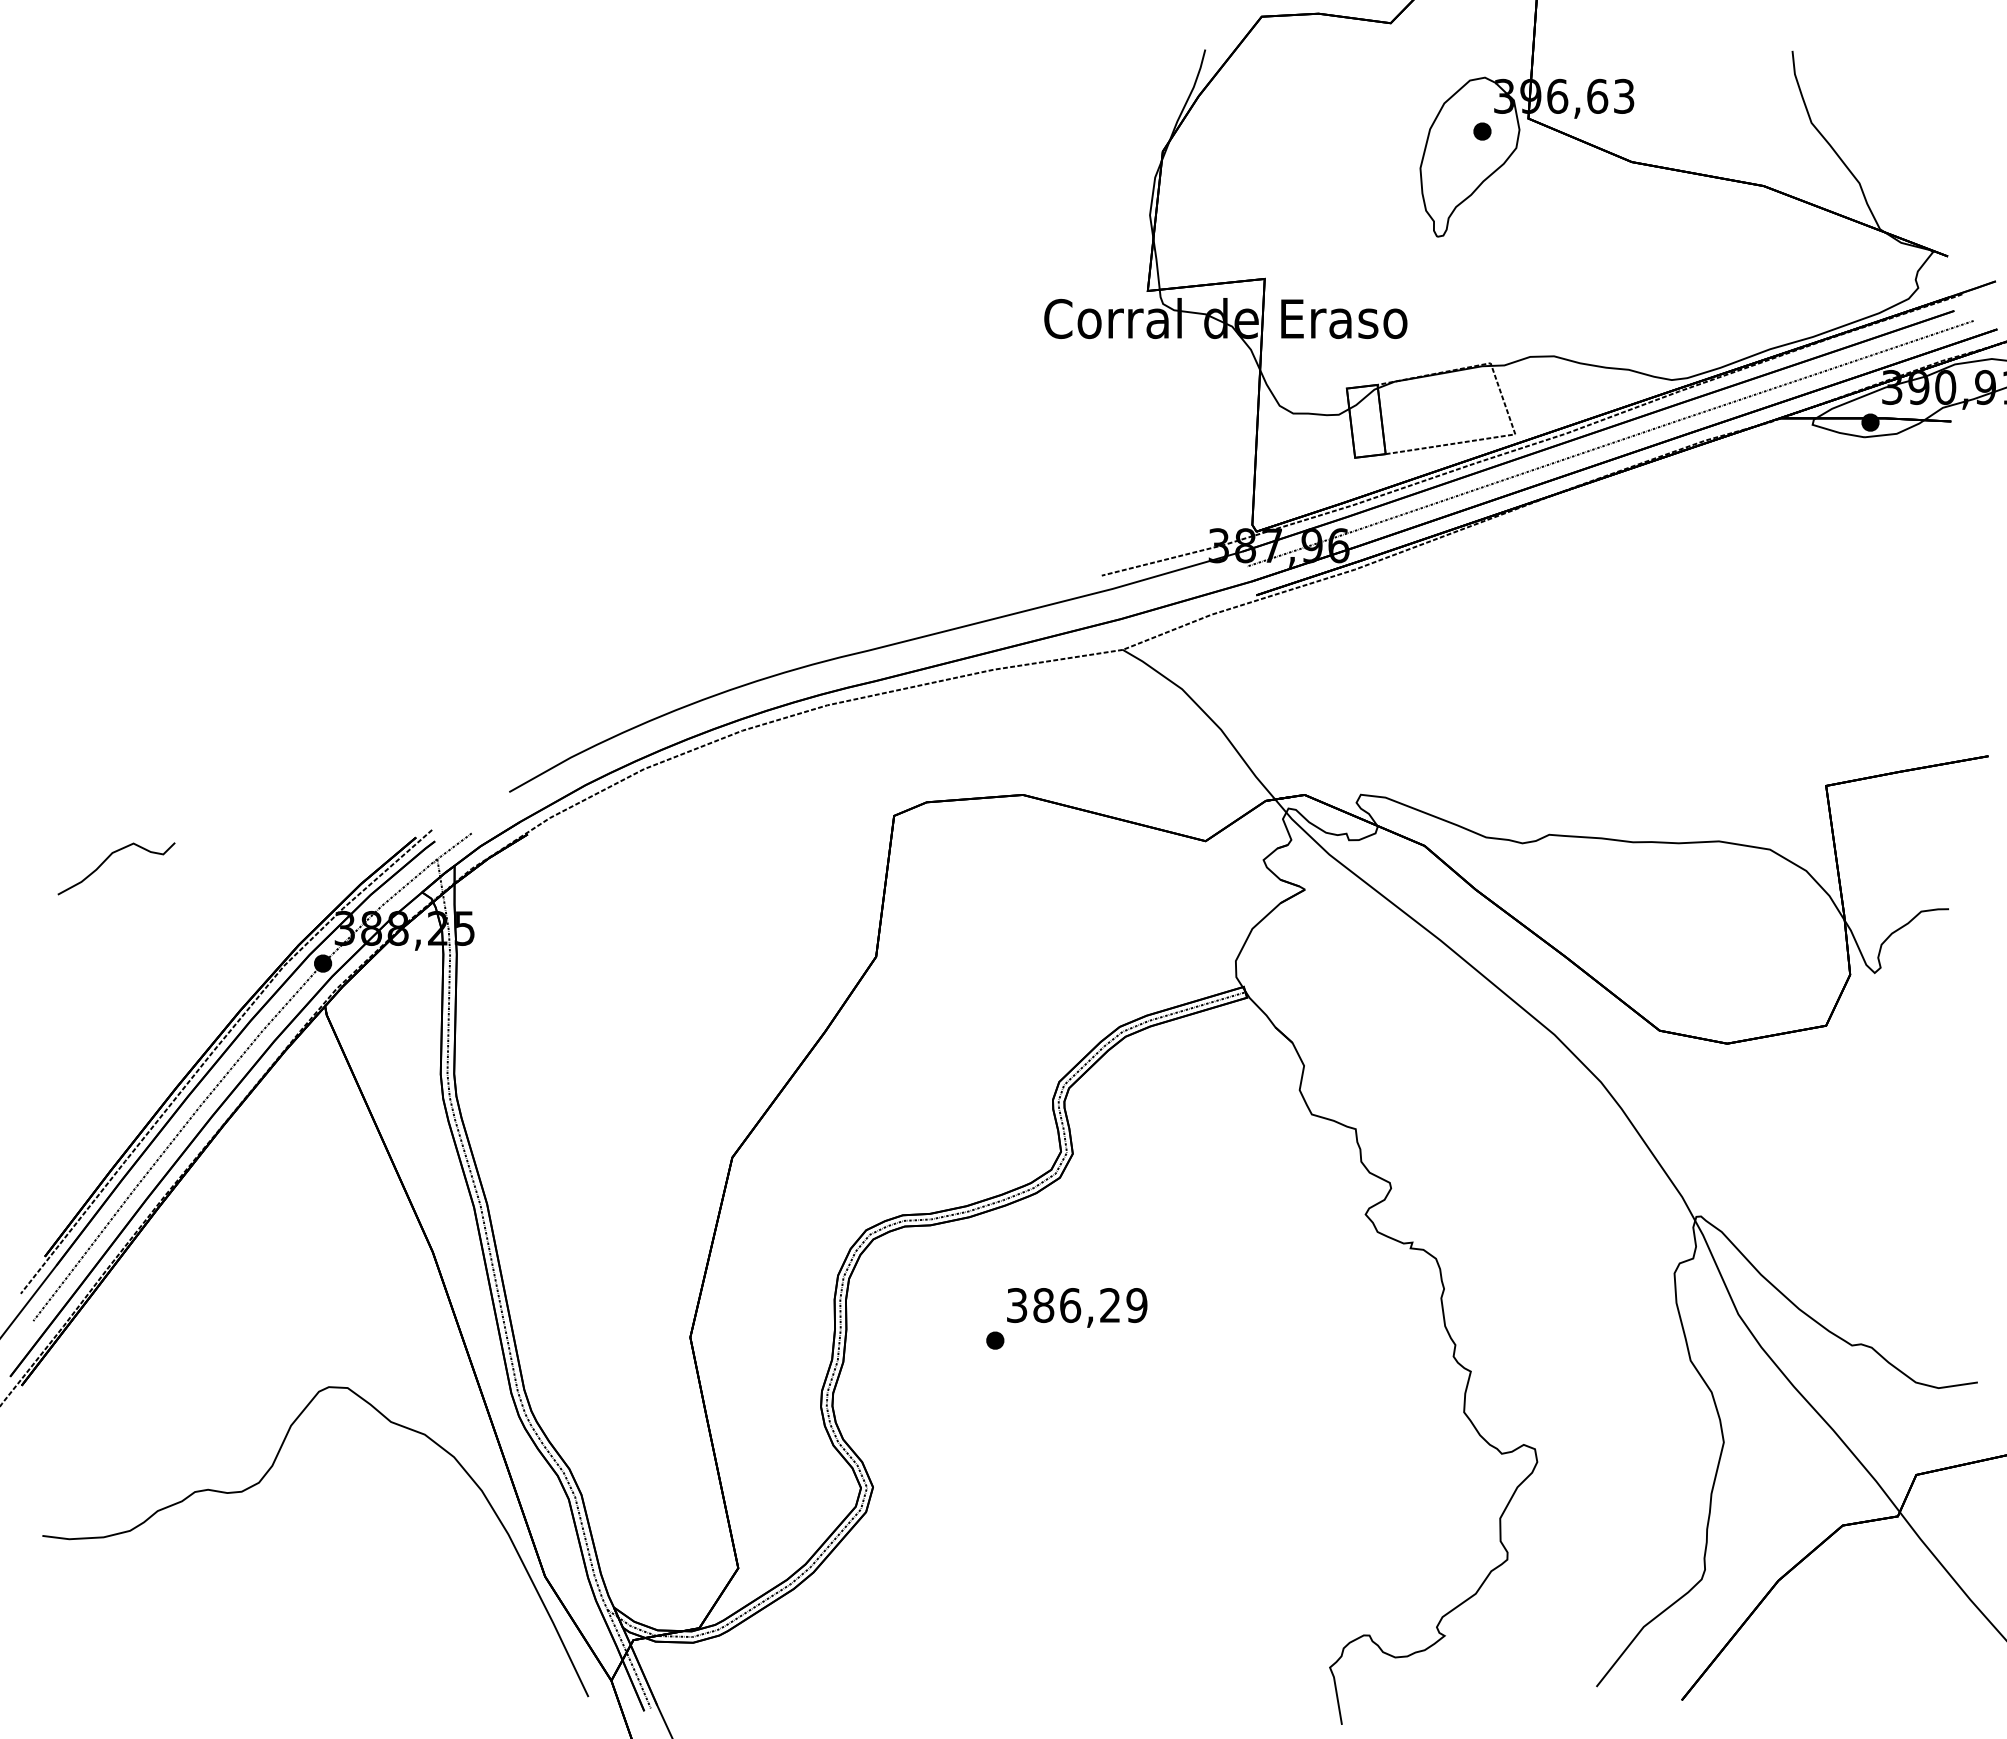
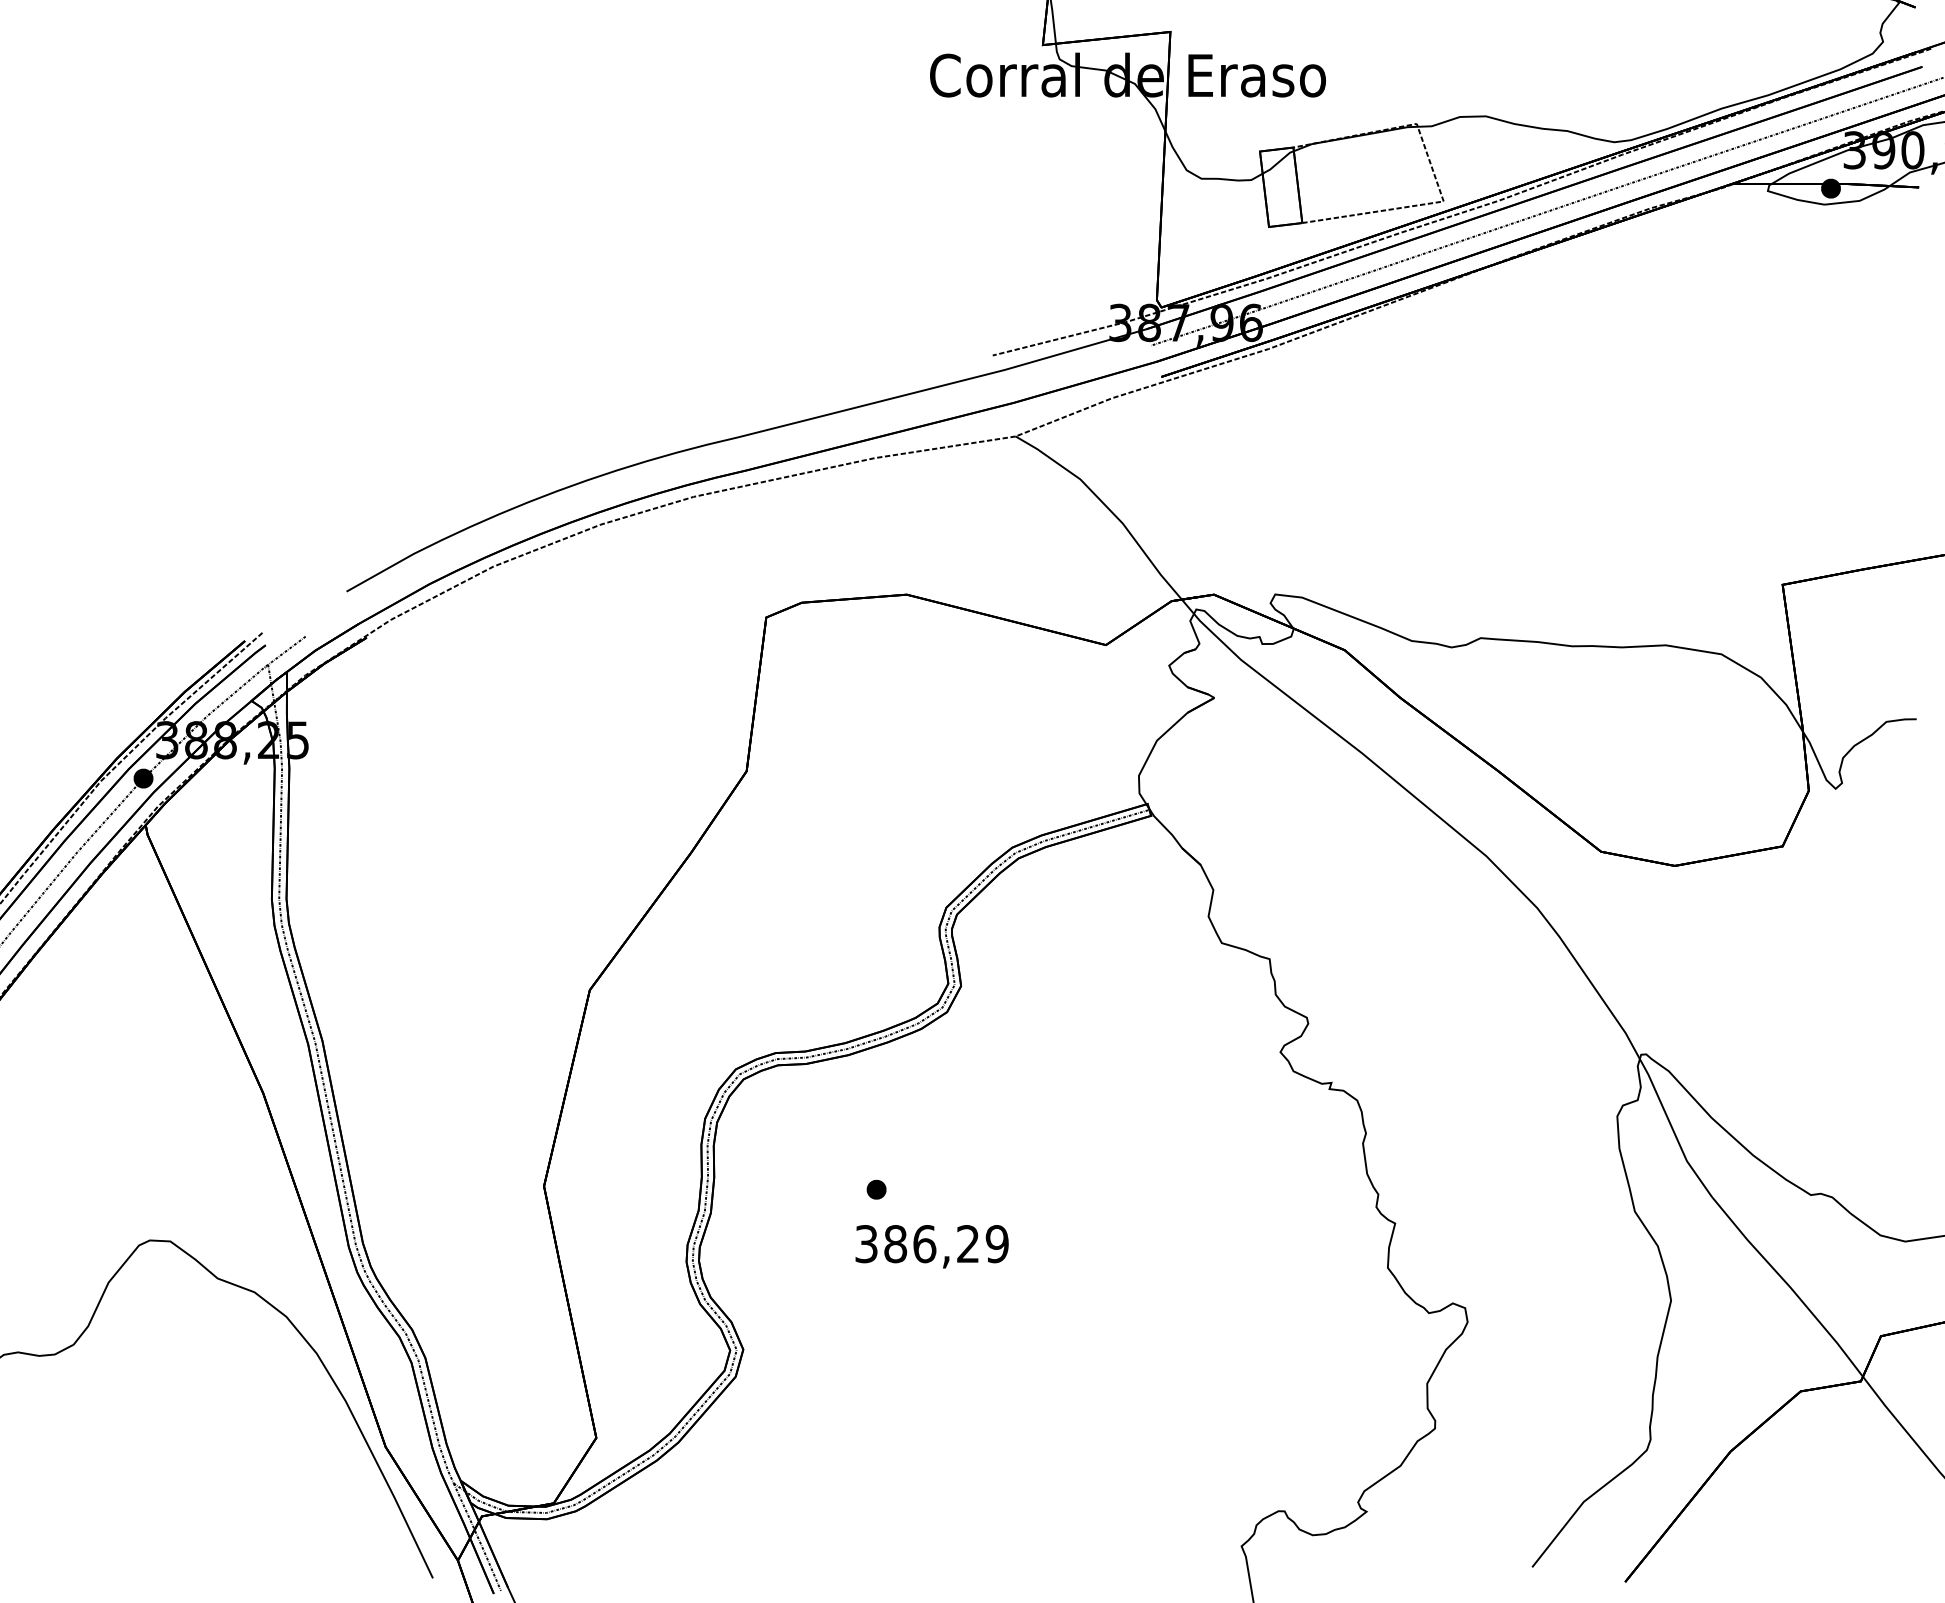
text: (1077, 1307) -> (932, 1246), moved

